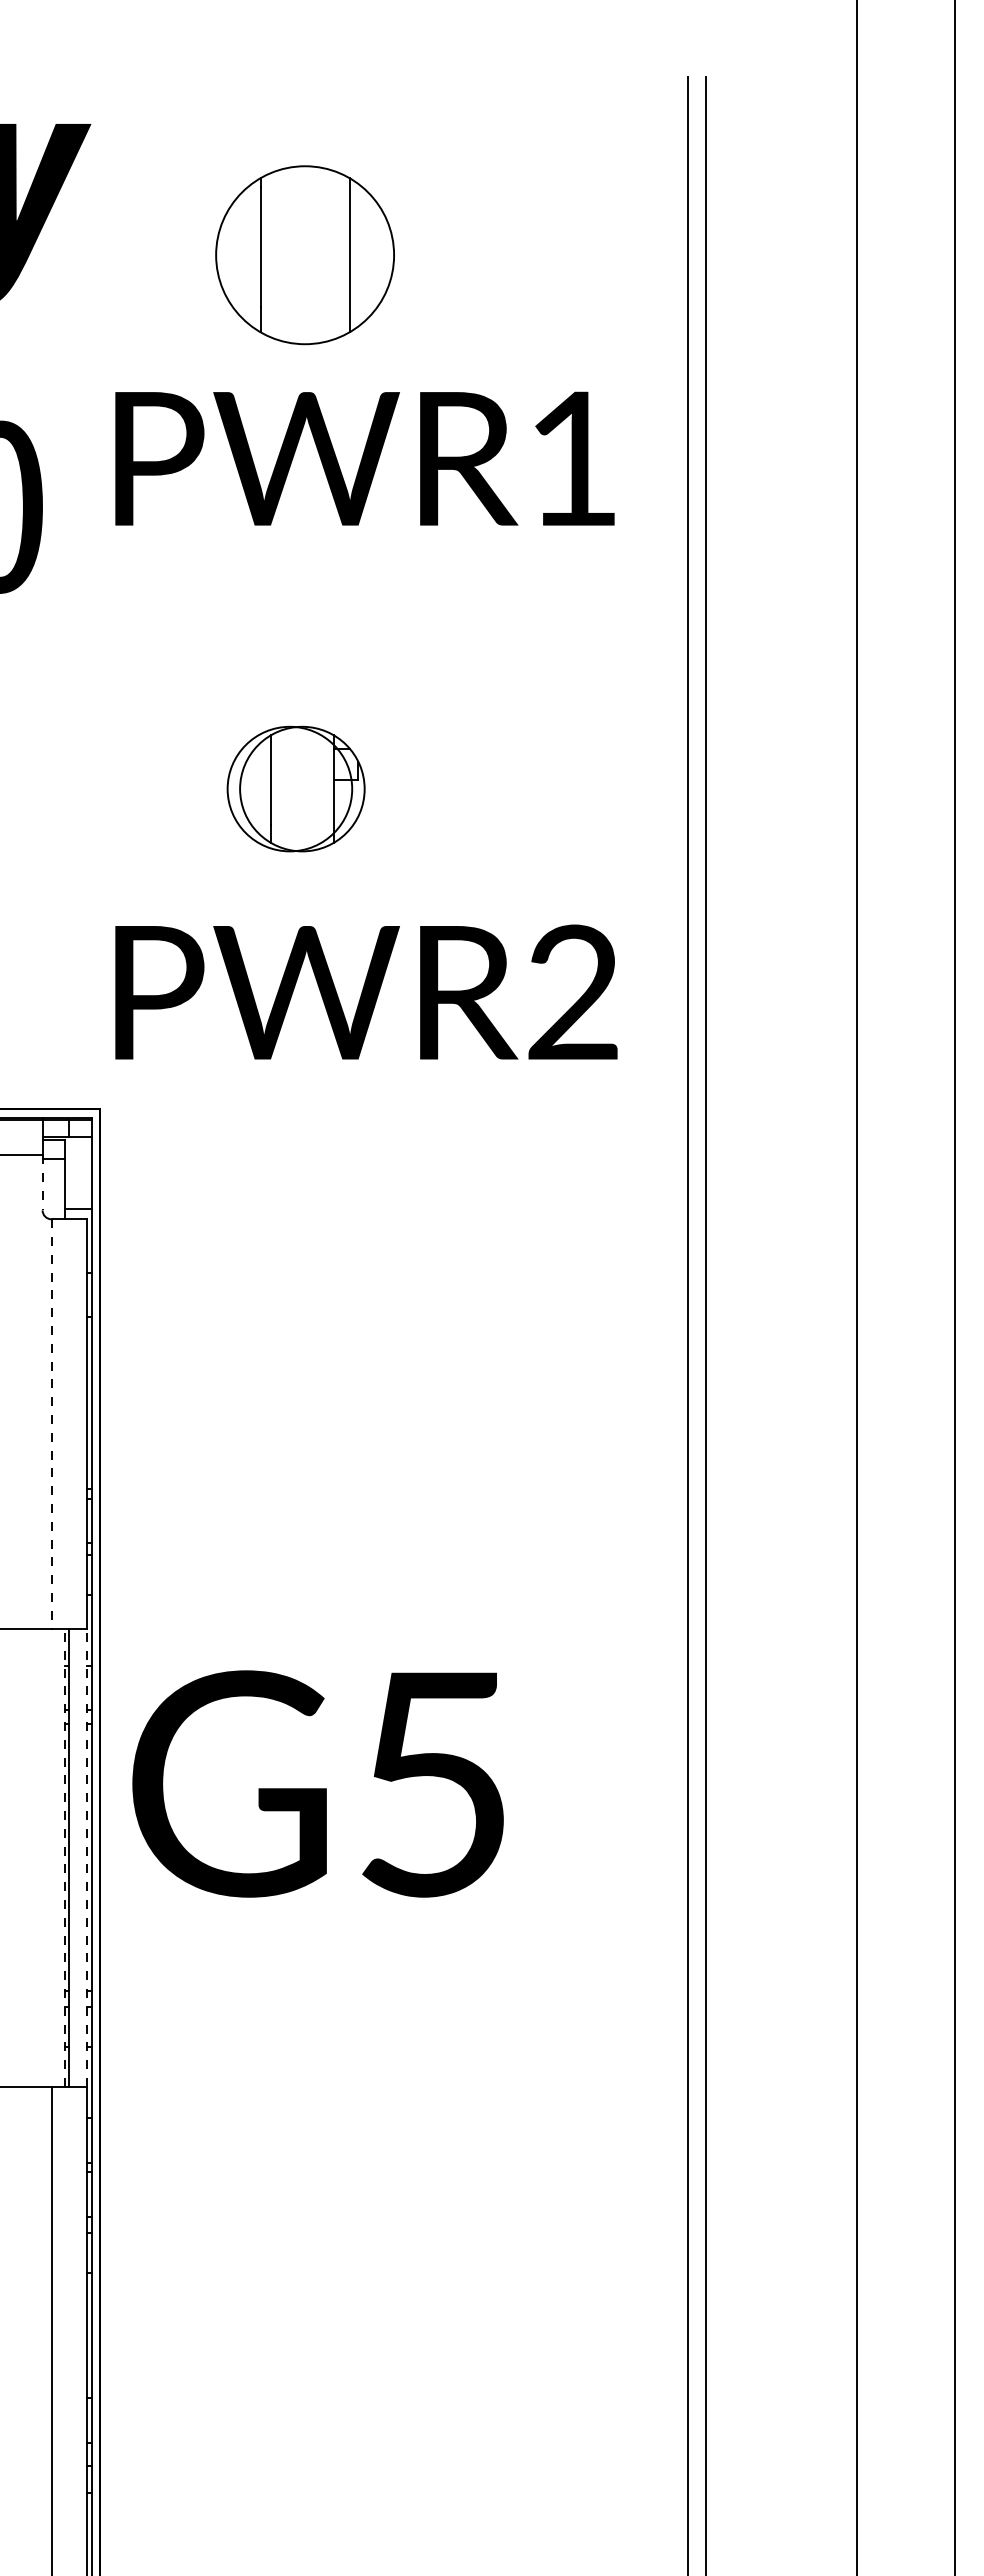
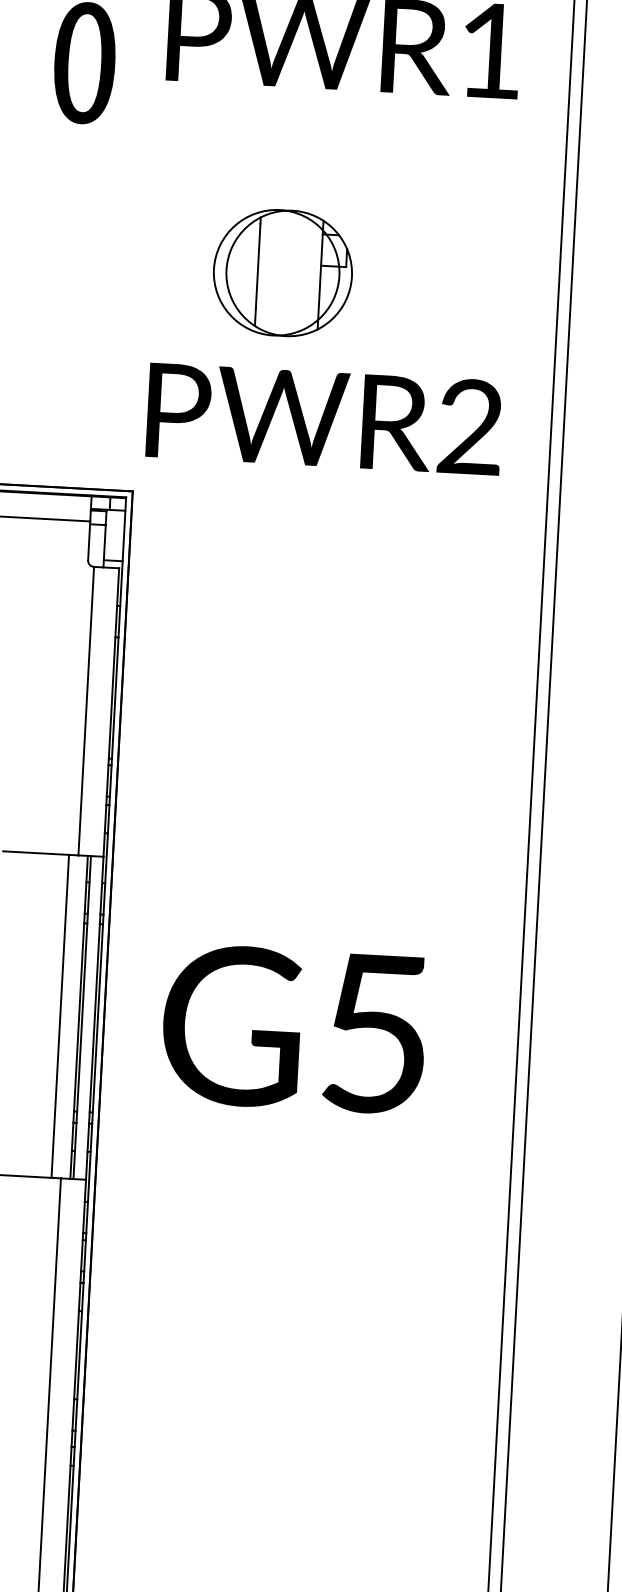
part: (295, 788) -> (282, 272), size x1.43
line: (42, 1182) -> (89, 540), dashed -> solid
line: (51, 1423) -> (86, 710), dashed -> solid
text: (317, 1783) -> (293, 1028), moved
line: (38, 1857) -> (60, 1016), added
line: (64, 1857) -> (78, 1017), dashed -> solid
line: (87, 1857) -> (95, 1018), dashed -> solid

